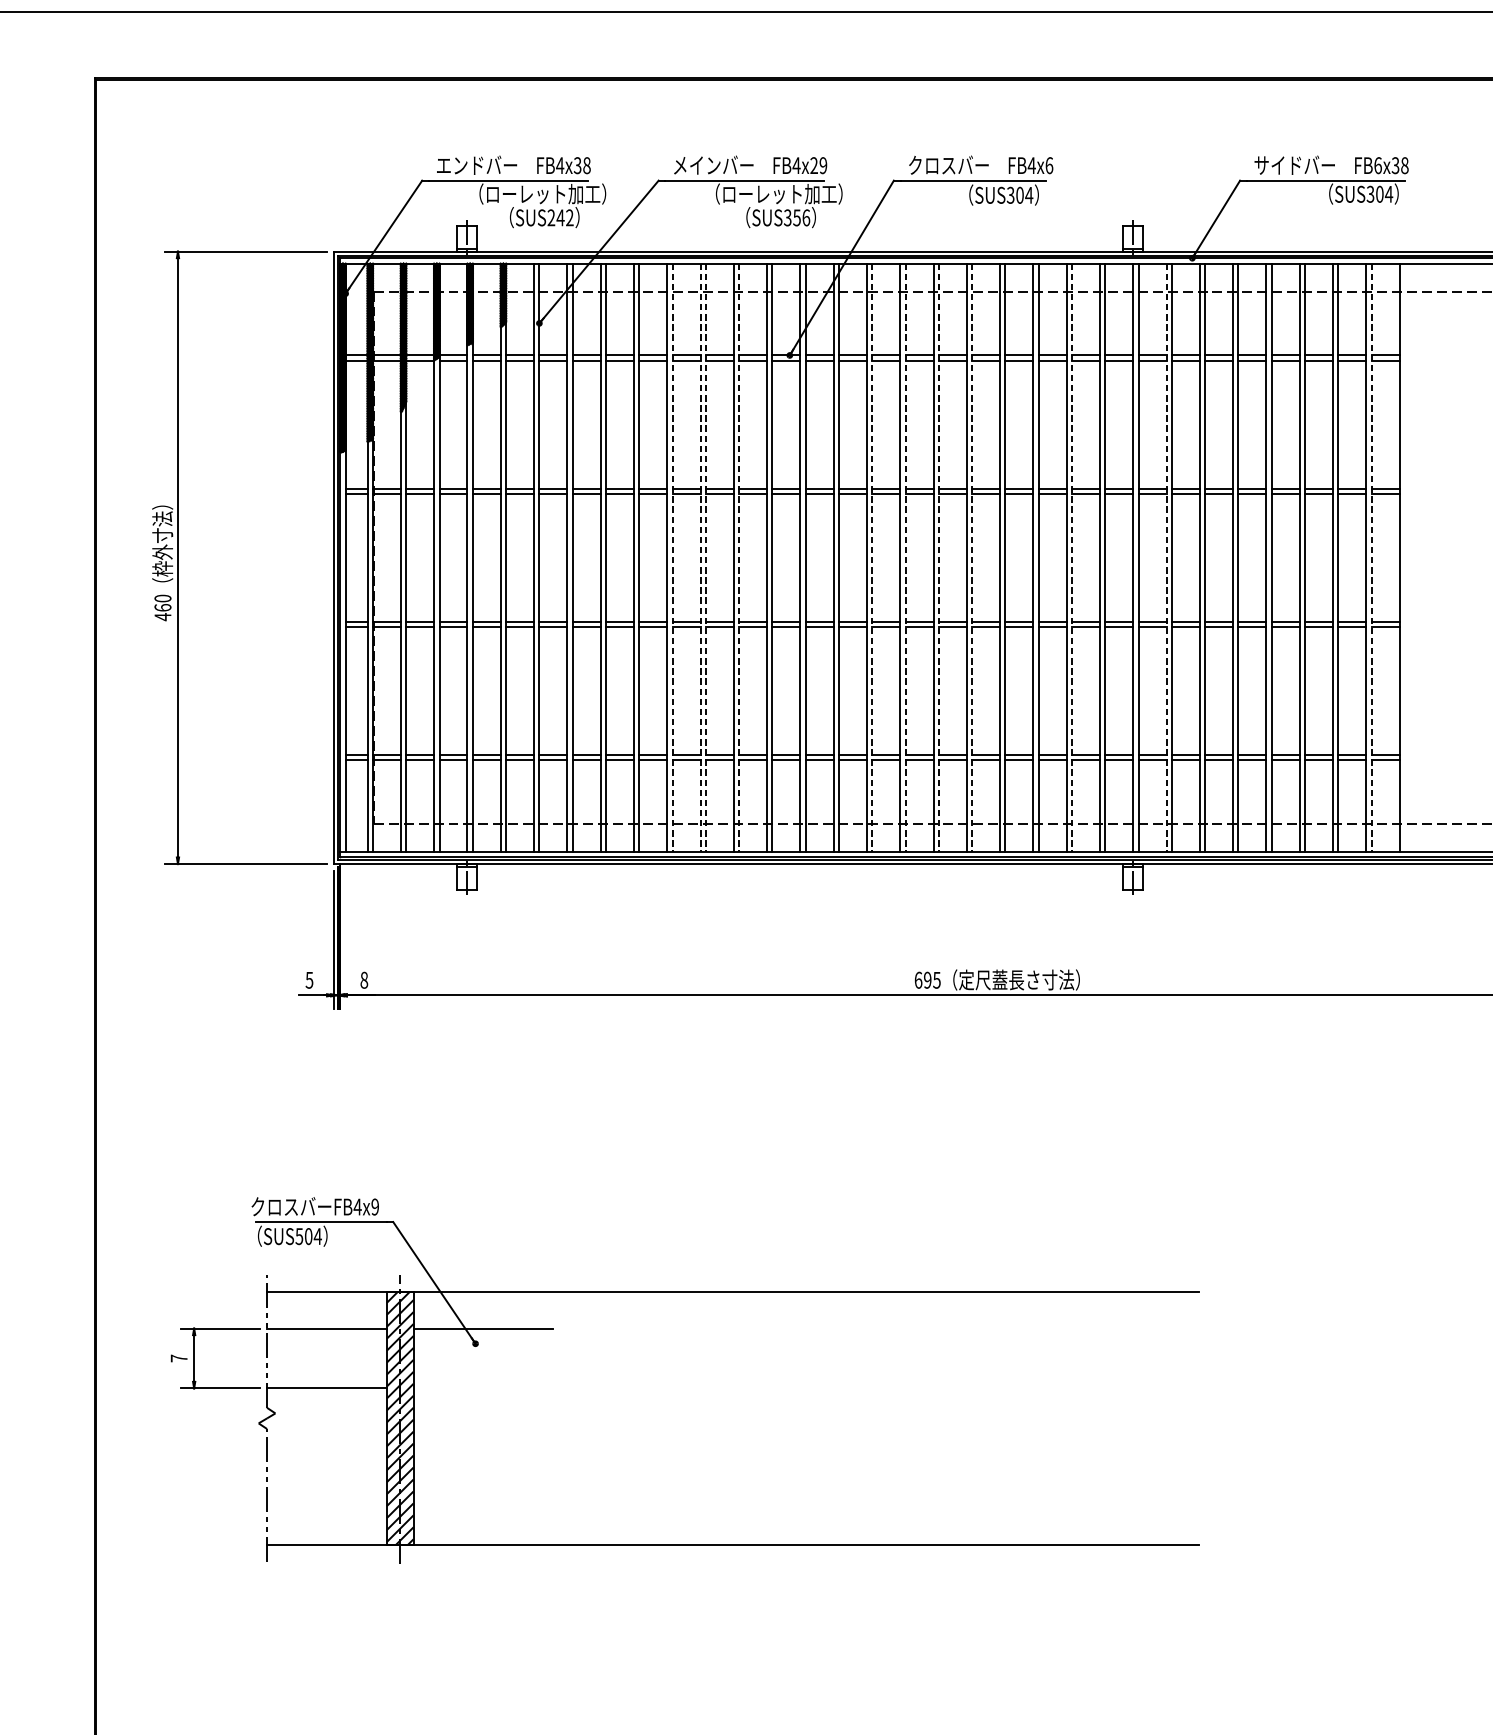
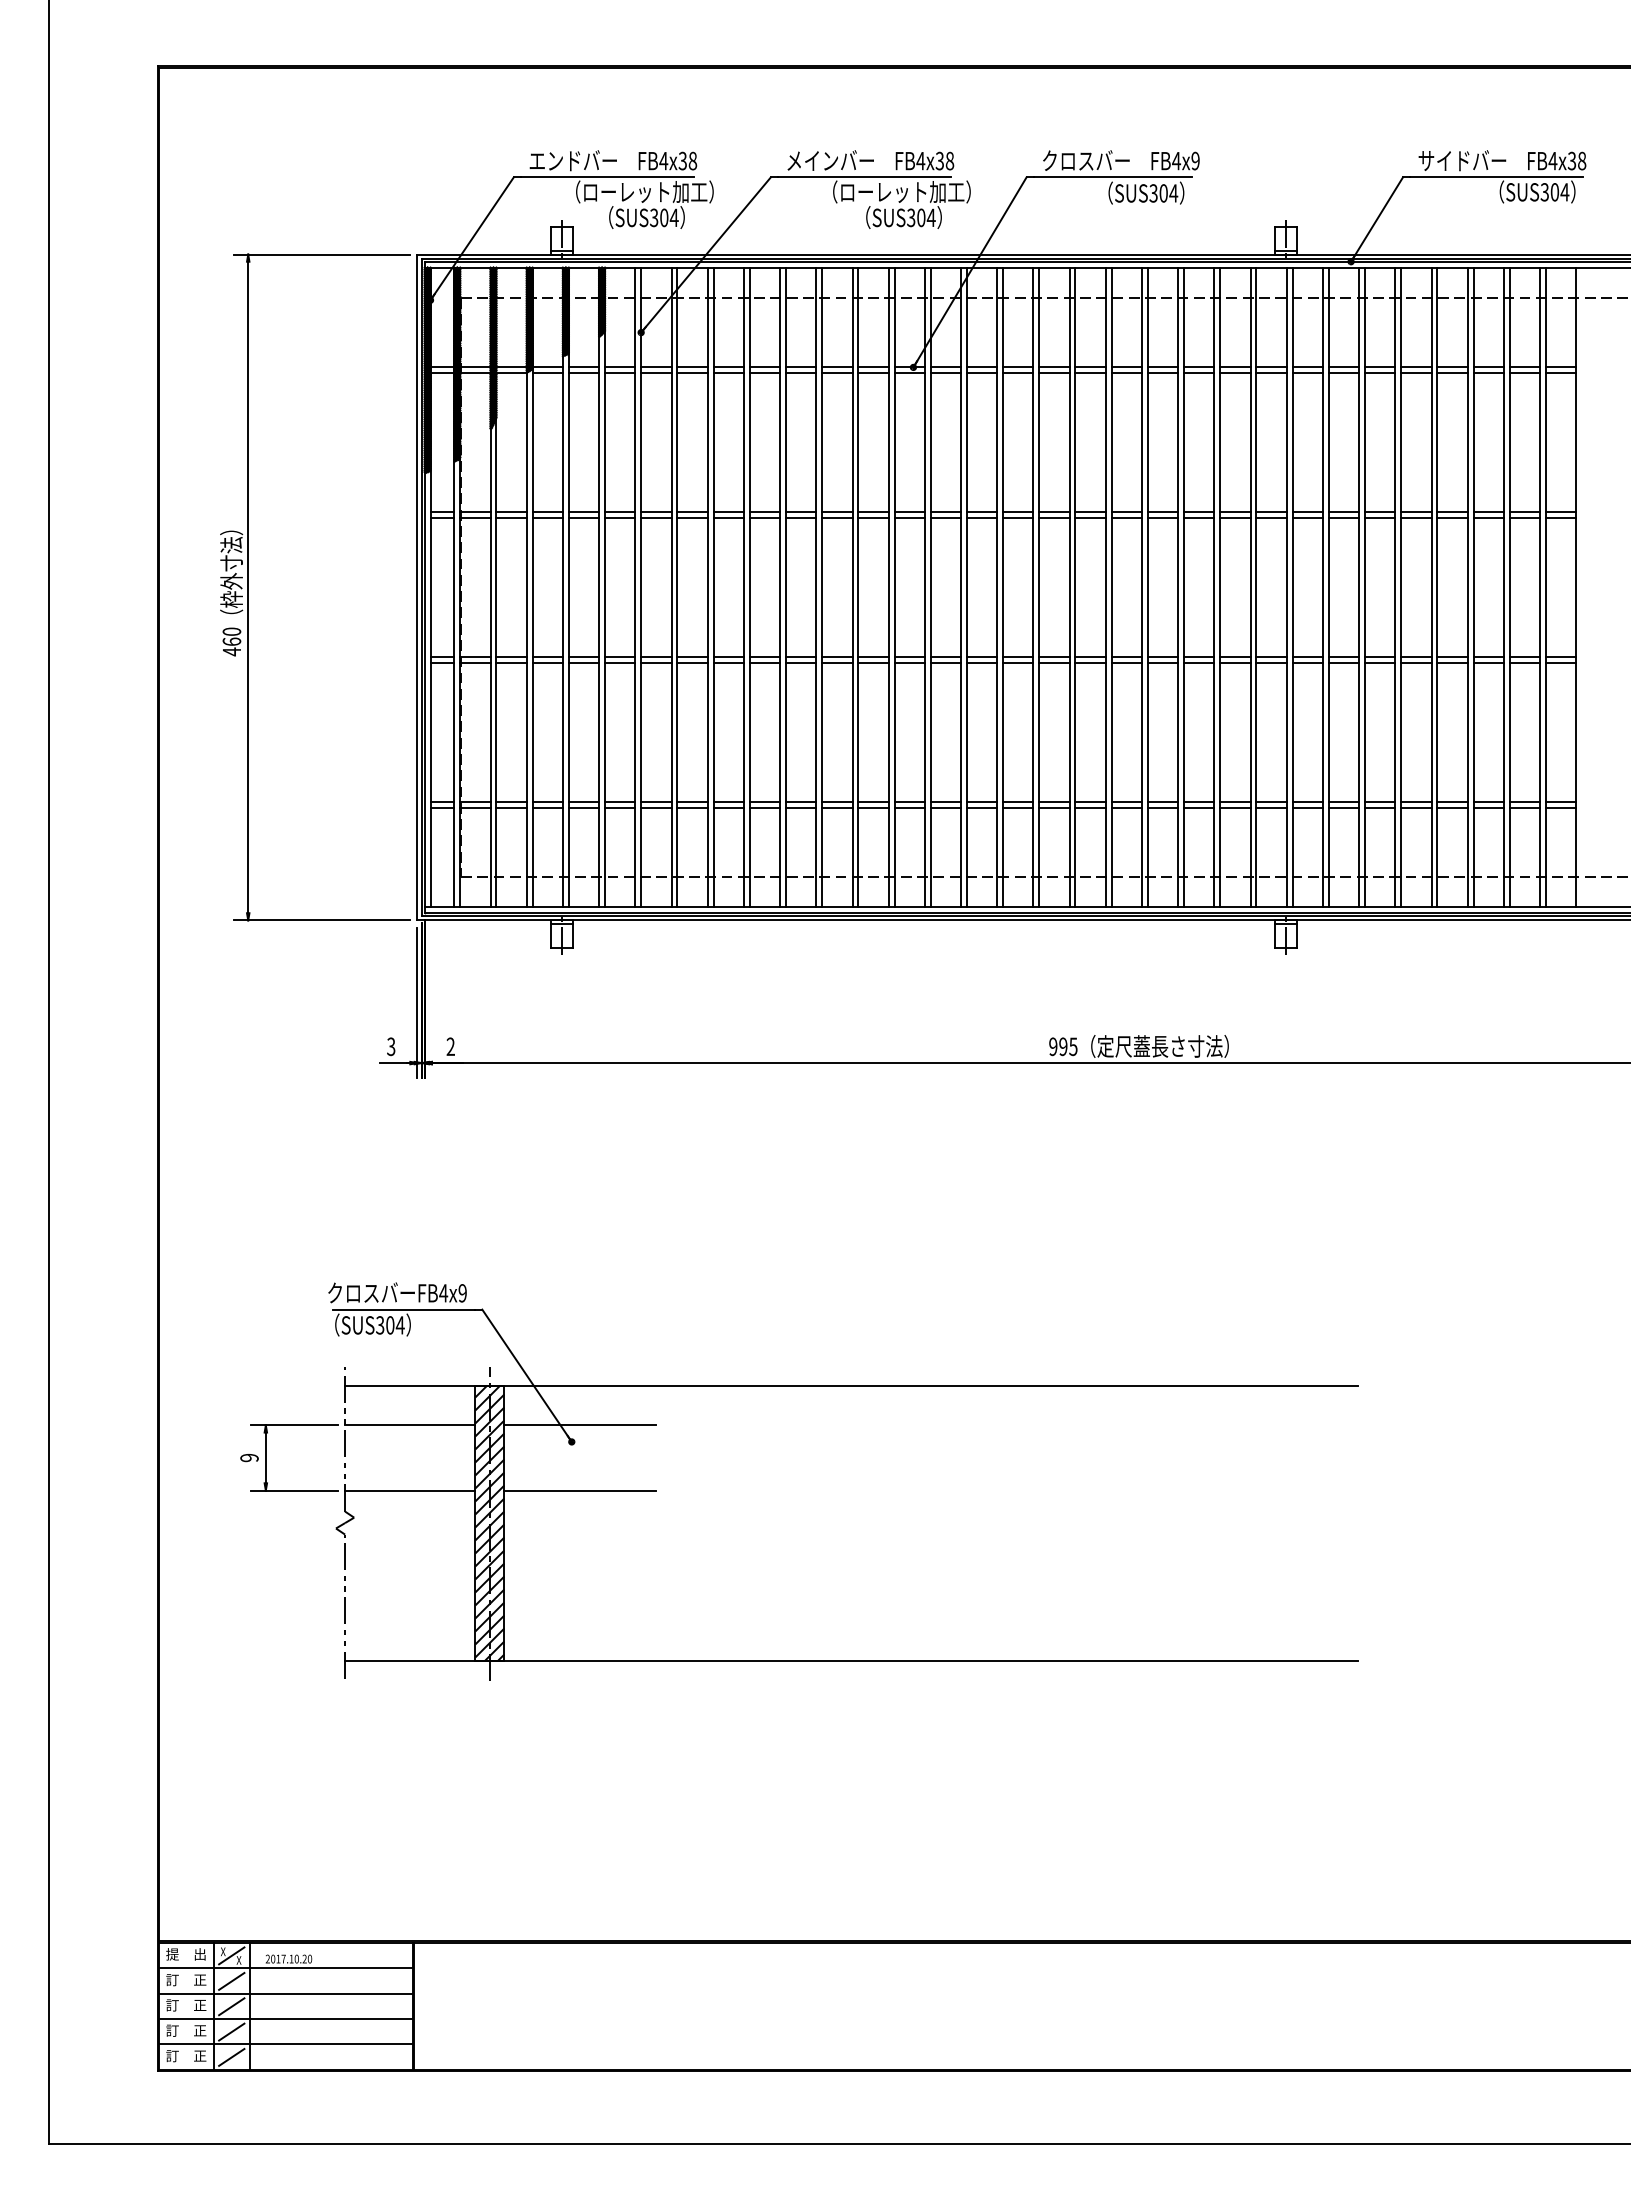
text: (818, 165) -> (944, 160), FB4x29 -> FB4x38
text: (1049, 165) -> (1195, 160), FB4x6 -> FB4x9
text: (1377, 165) -> (1552, 160), FB6x38 -> FB4x38
text: (560, 217) -> (664, 217), SUS242 -> SUS304
text: (801, 217) -> (926, 217), SUS356 -> SUS304
line: (672, 557) -> (785, 587), dashed -> solid
line: (700, 557) -> (816, 587), dashed -> solid
line: (706, 557) -> (822, 587), dashed -> solid
line: (739, 557) -> (858, 587), dashed -> solid
line: (872, 557) -> (1003, 587), dashed -> solid
line: (905, 557) -> (1039, 587), dashed -> solid
line: (938, 557) -> (1075, 587), dashed -> solid
line: (971, 557) -> (1111, 587), dashed -> solid
line: (1072, 557) -> (1220, 587), dashed -> solid
line: (1166, 557) -> (1323, 587), dashed -> solid
line: (1371, 557) -> (1545, 587), dashed -> solid
text: (309, 980) -> (391, 1046), 5 -> 3
text: (364, 980) -> (450, 1046), 8 -> 2
text: (918, 980) -> (1053, 1046), 695 -> 995
text: (299, 1235) -> (380, 1324), SUS504 -> SUS304
text: (179, 1358) -> (249, 1457), 7 -> 9
line: (483, 1388) -> (580, 1490), added

